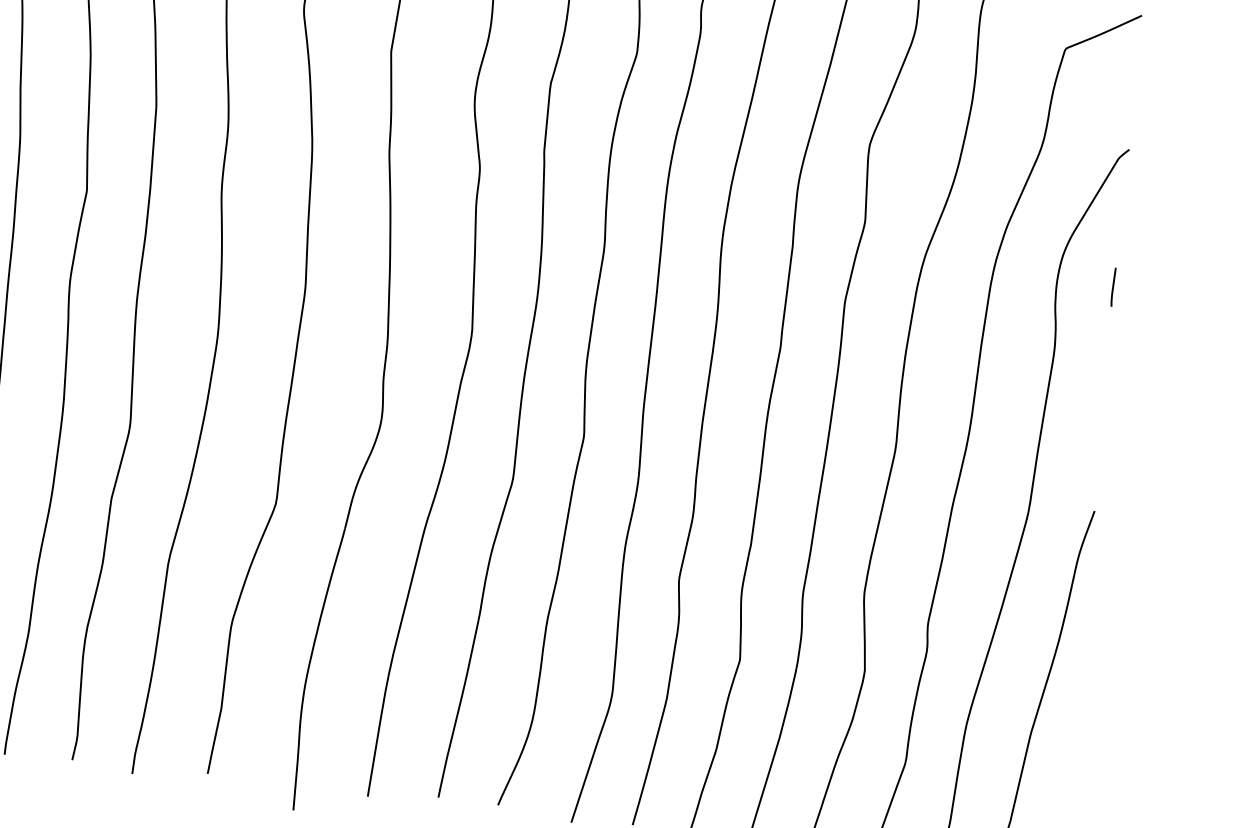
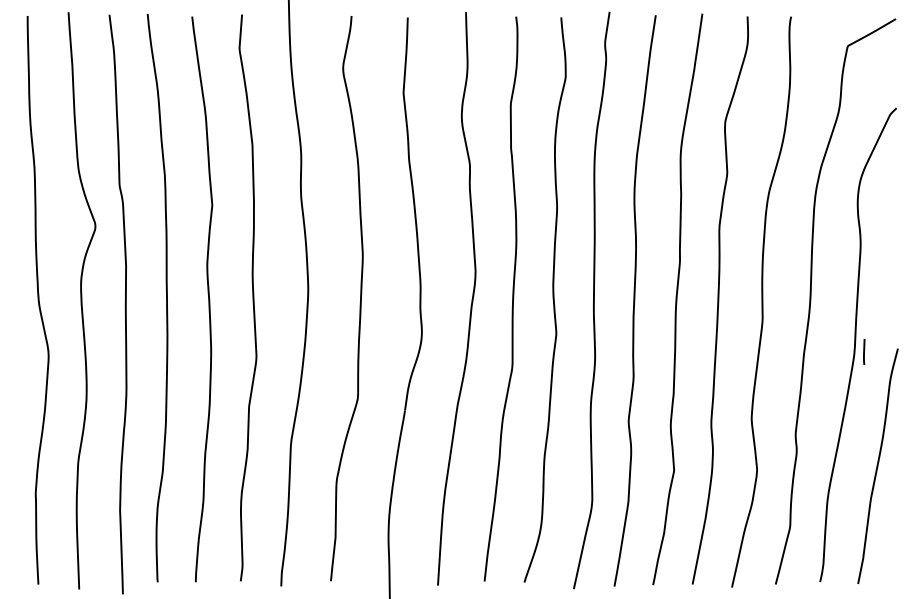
line: (1113, 286) -> (864, 351), moved

